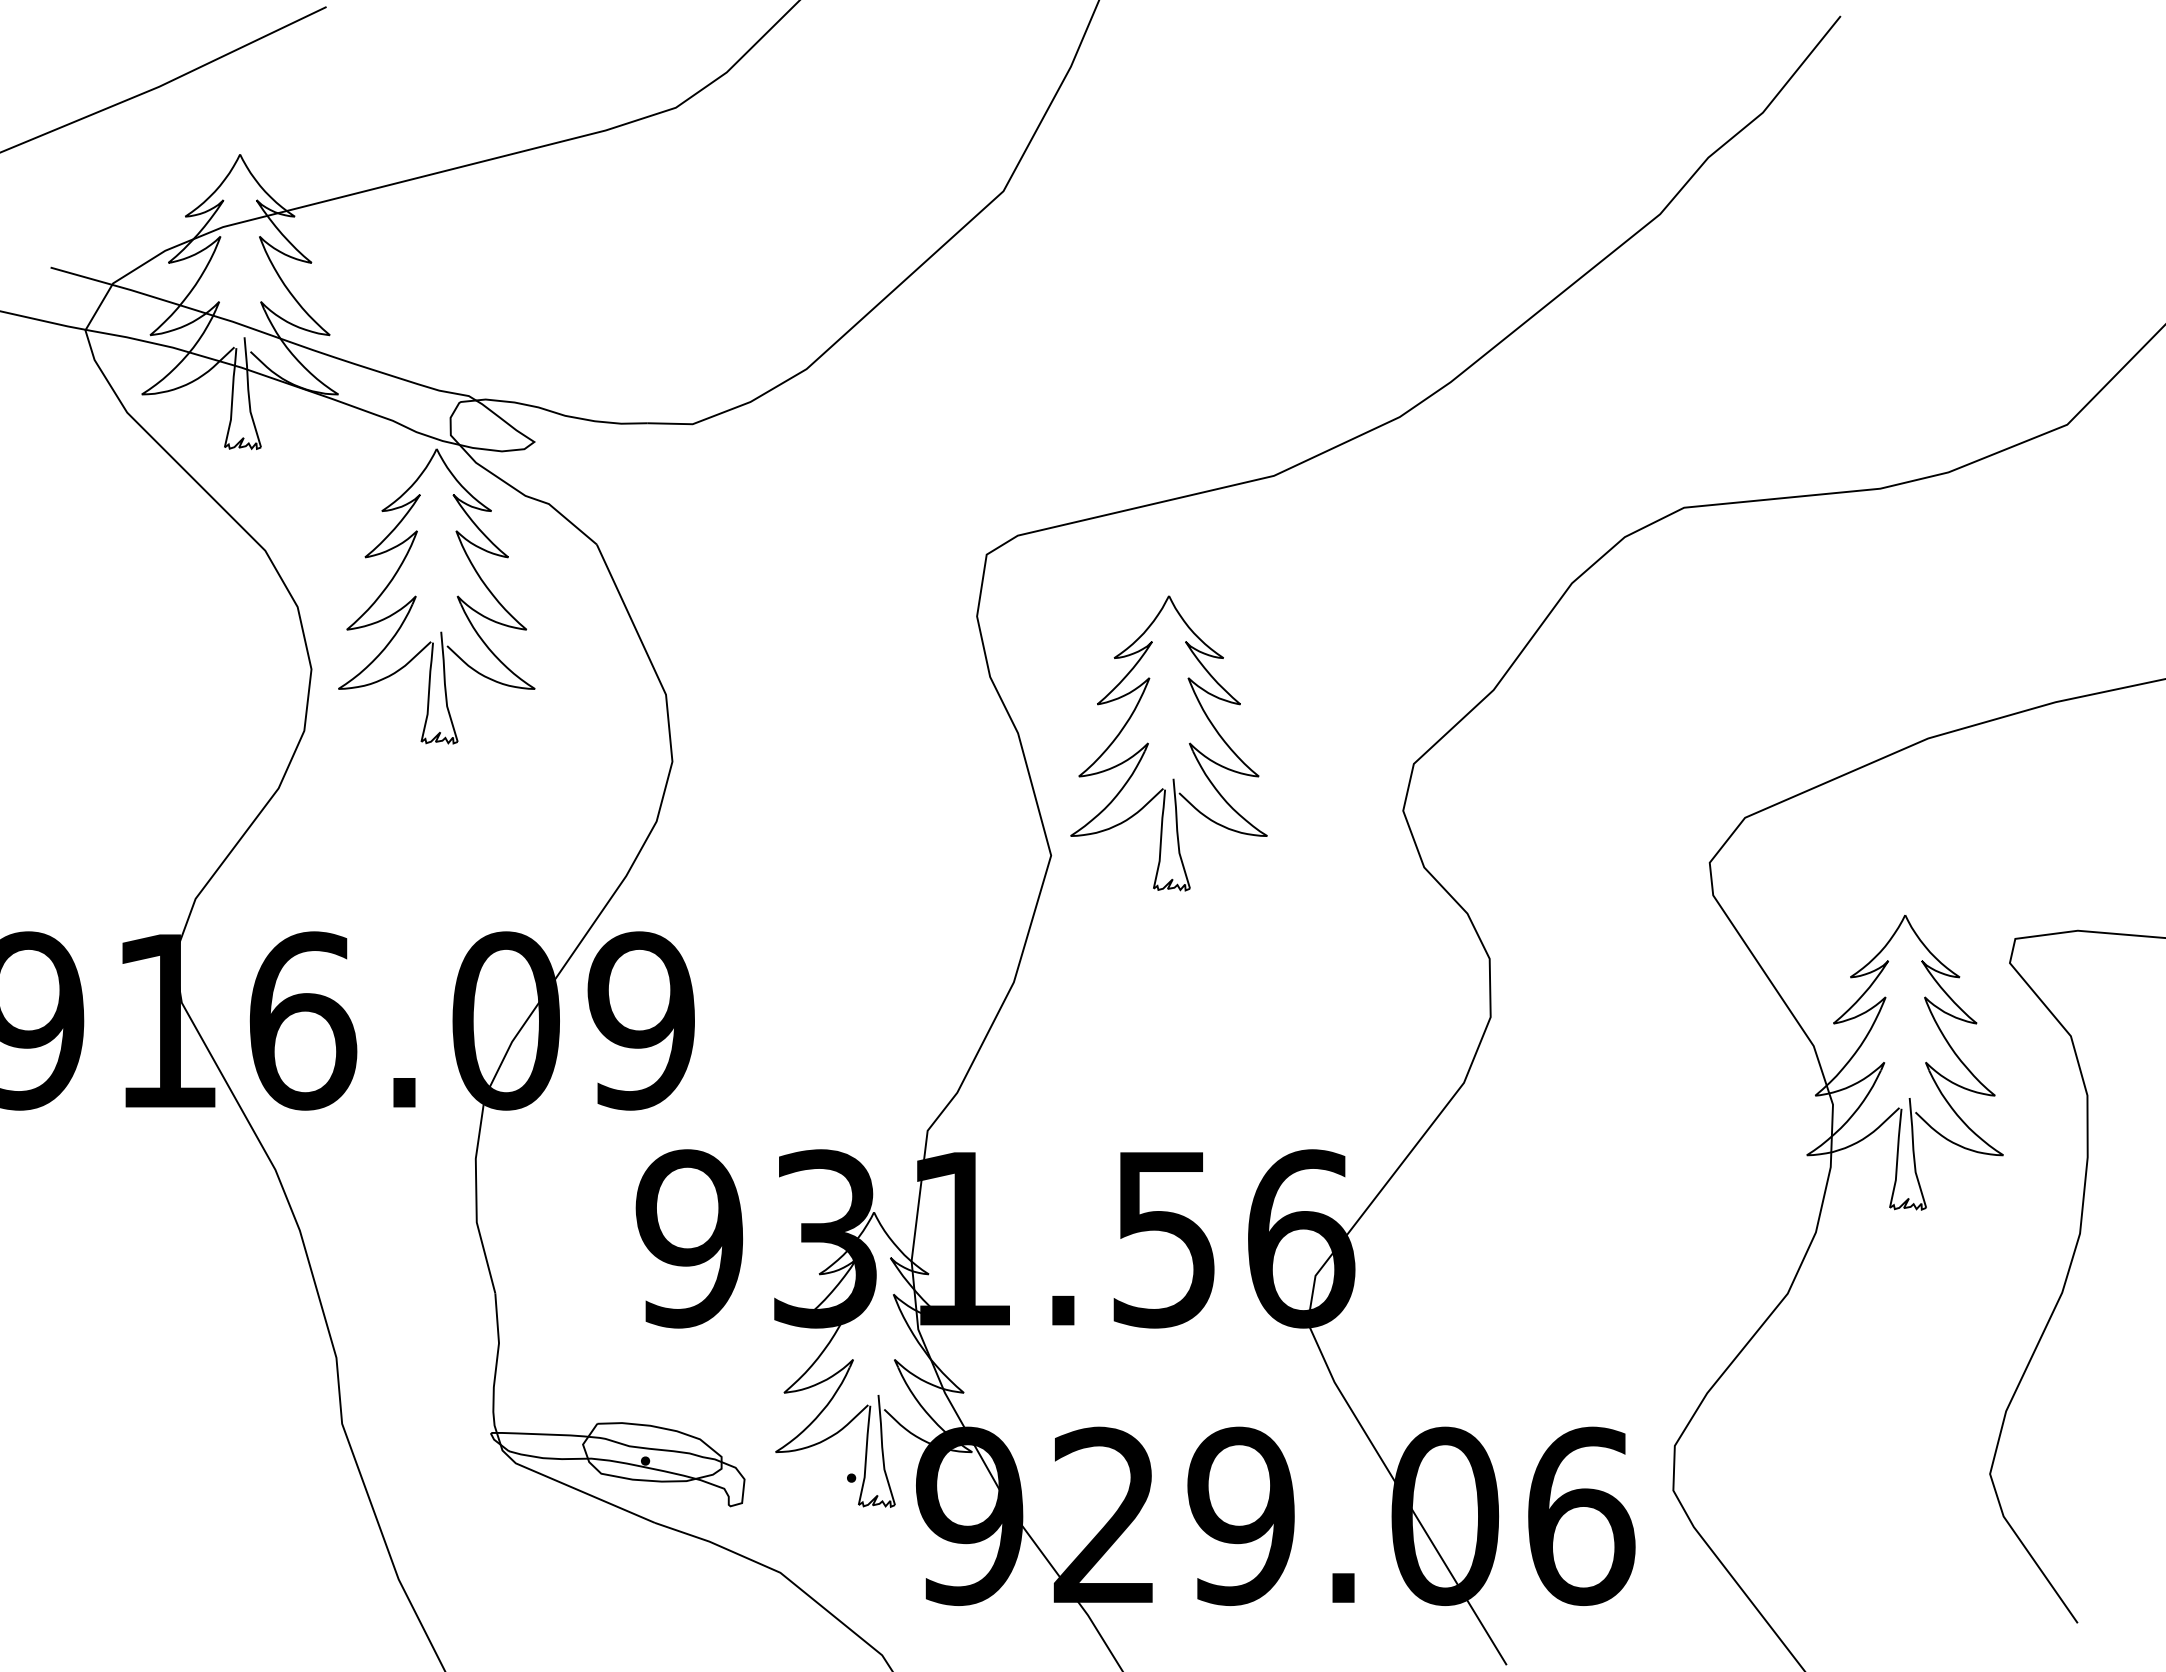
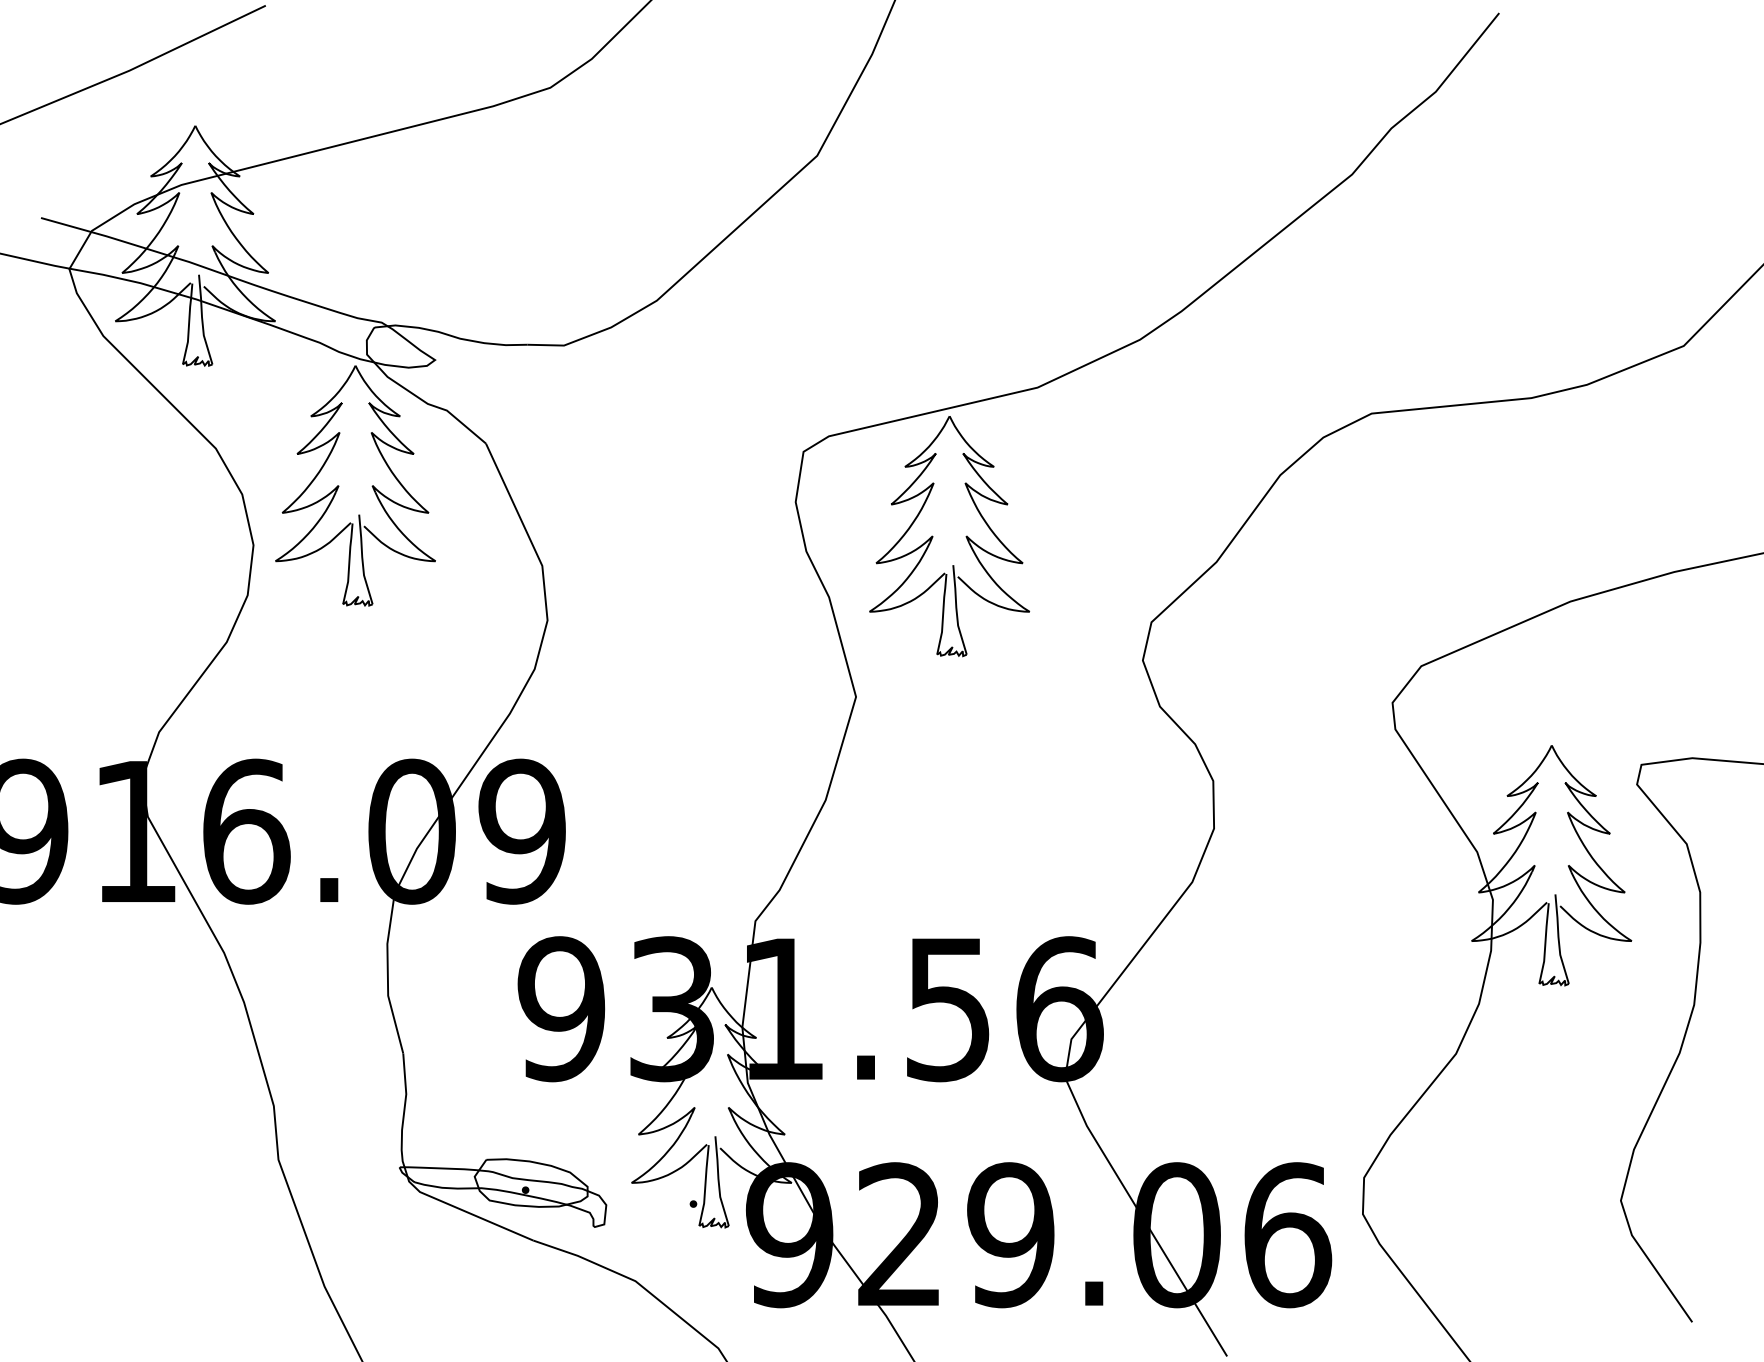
part: (1148, 743) -> (932, 536), moved

